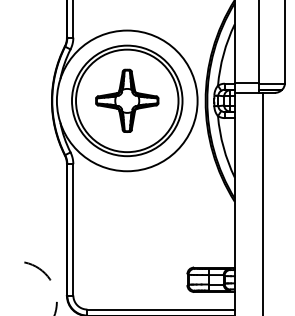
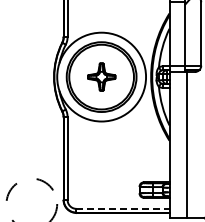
part: (127, 99) -> (101, 76), size x0.7
line: (161, 308) -> (123, 208), solid -> dashed

